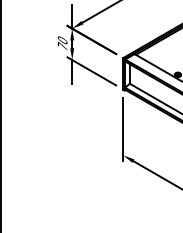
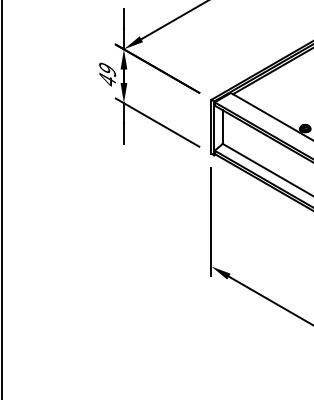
text: (62, 44) -> (107, 76), 70 -> 49

